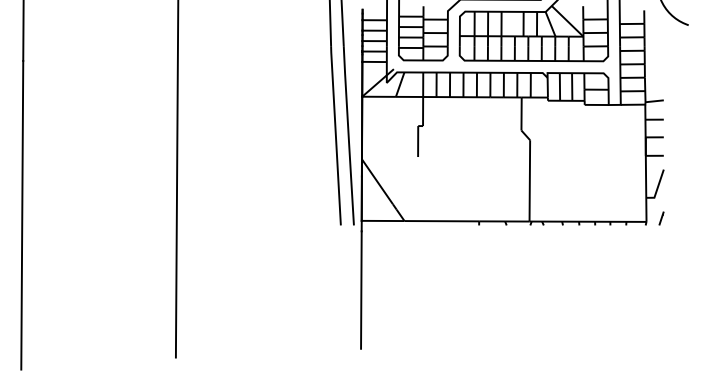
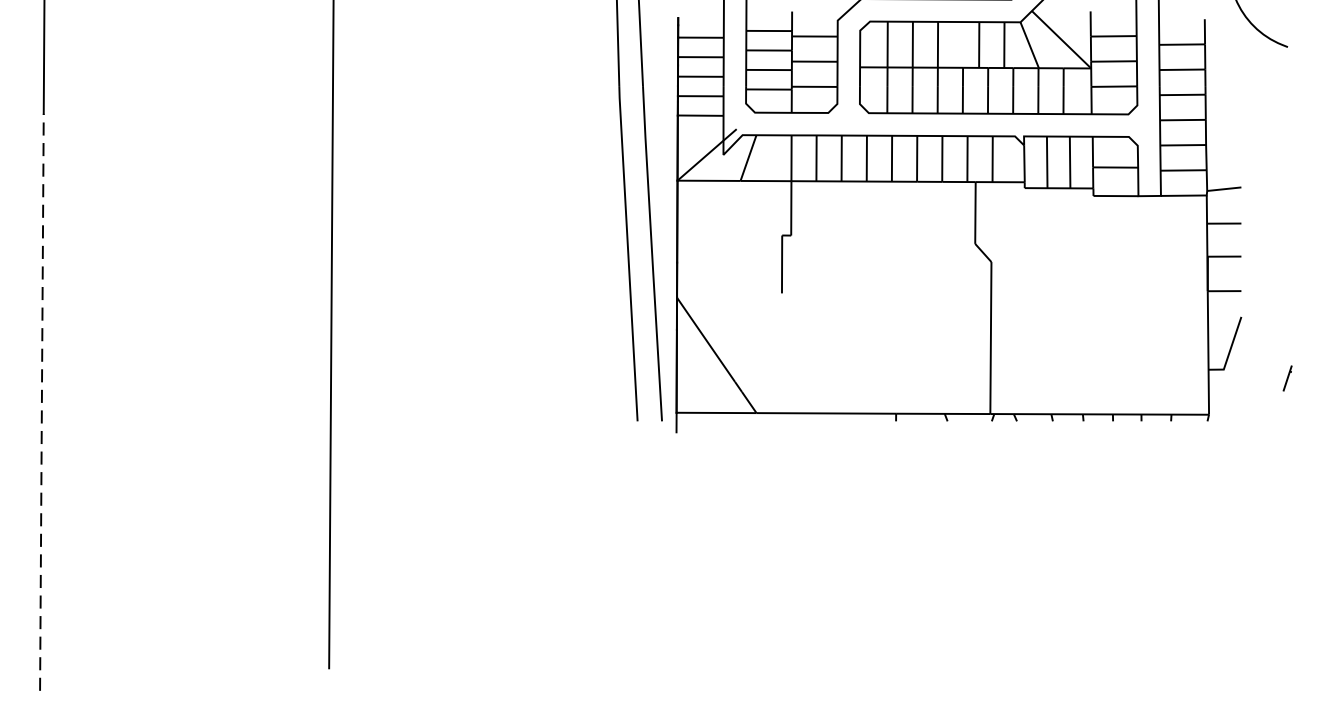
line: (22, 214) -> (42, 400), solid -> dashed
line: (661, 218) -> (1287, 378), moved
line: (361, 289) -> (676, 541), removed

